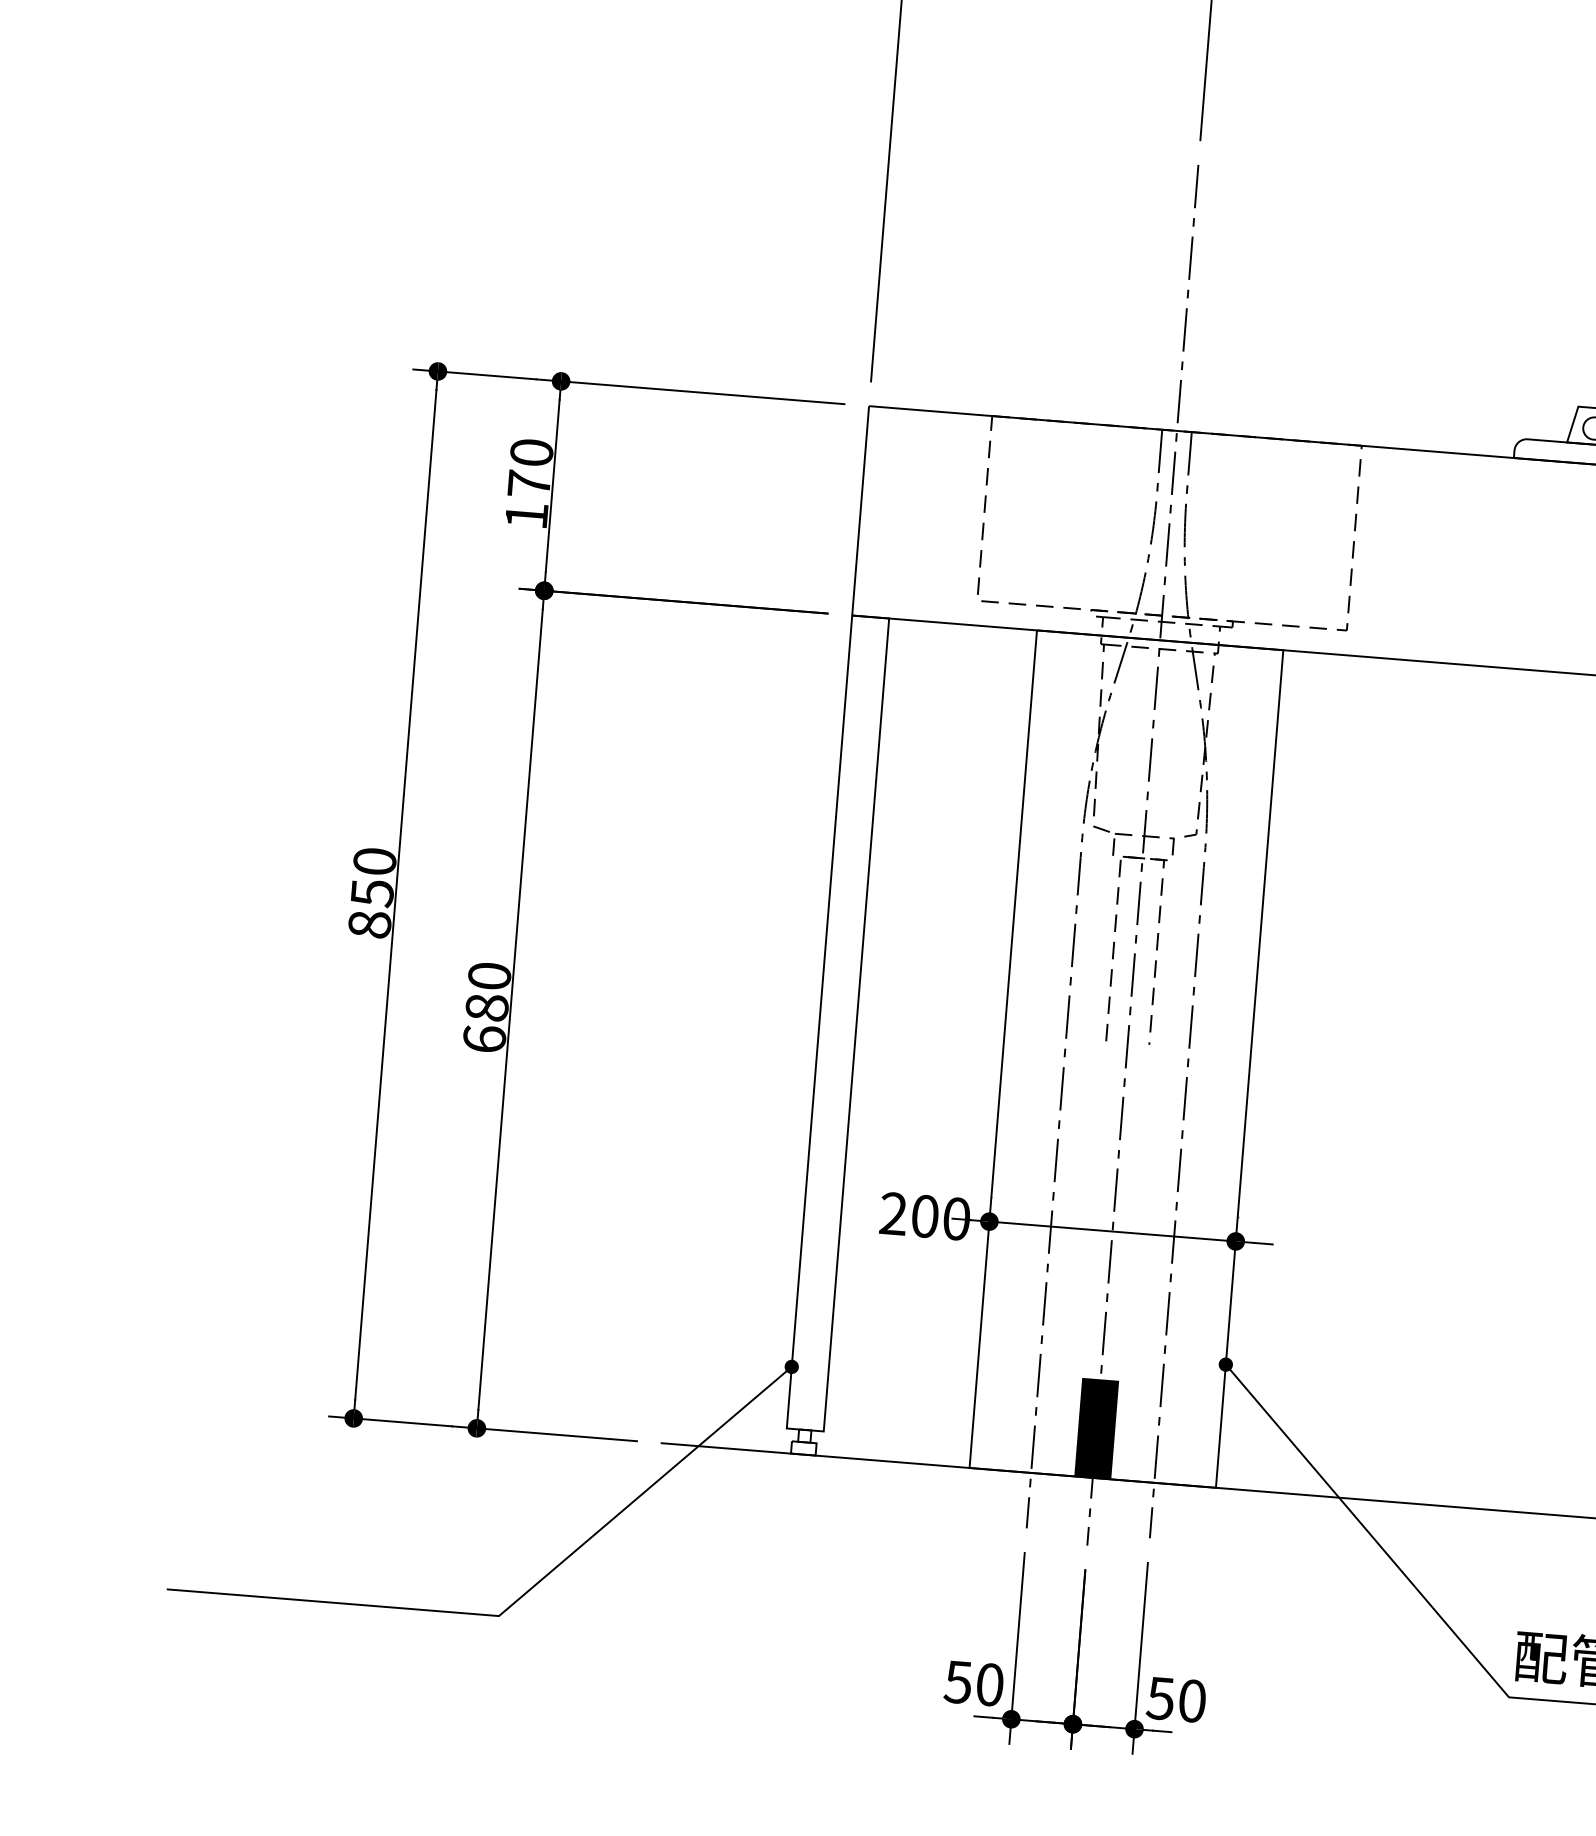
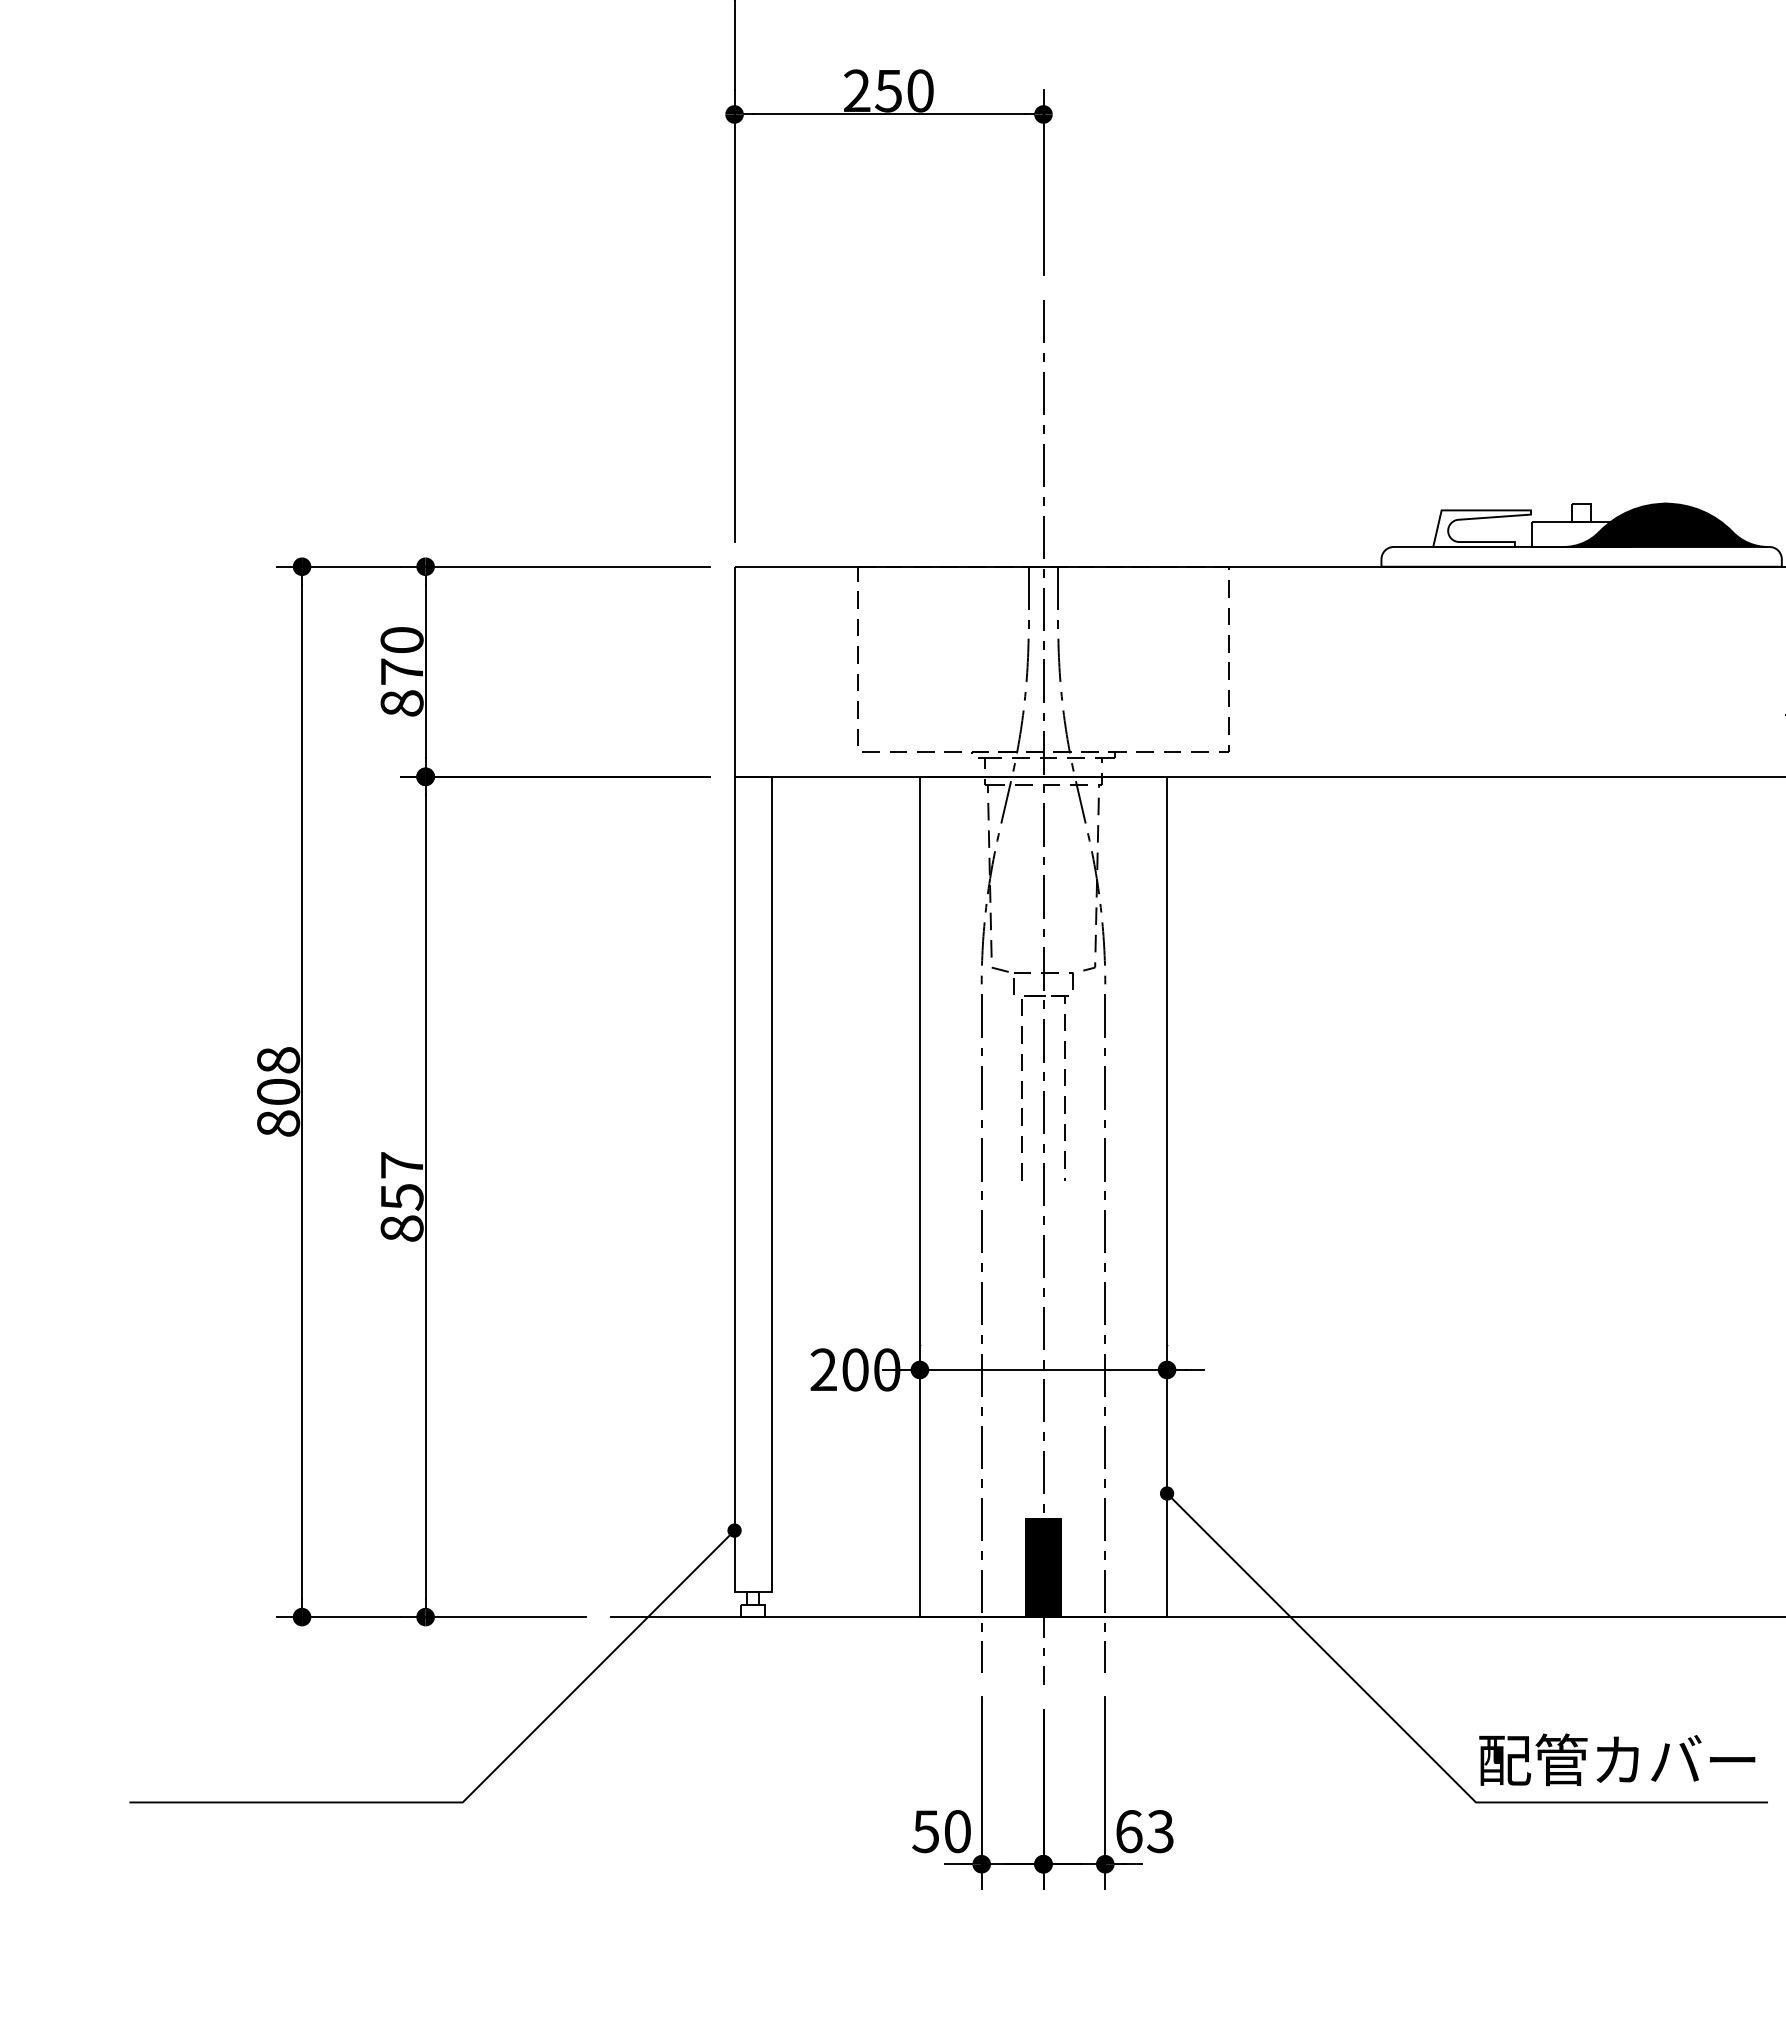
text: (526, 515) -> (401, 703), 170 -> 870
text: (373, 877) -> (278, 1076), 850 -> 808
text: (486, 1007) -> (401, 1196), 680 -> 857
text: (1176, 1699) -> (1144, 1831), 50 -> 63

